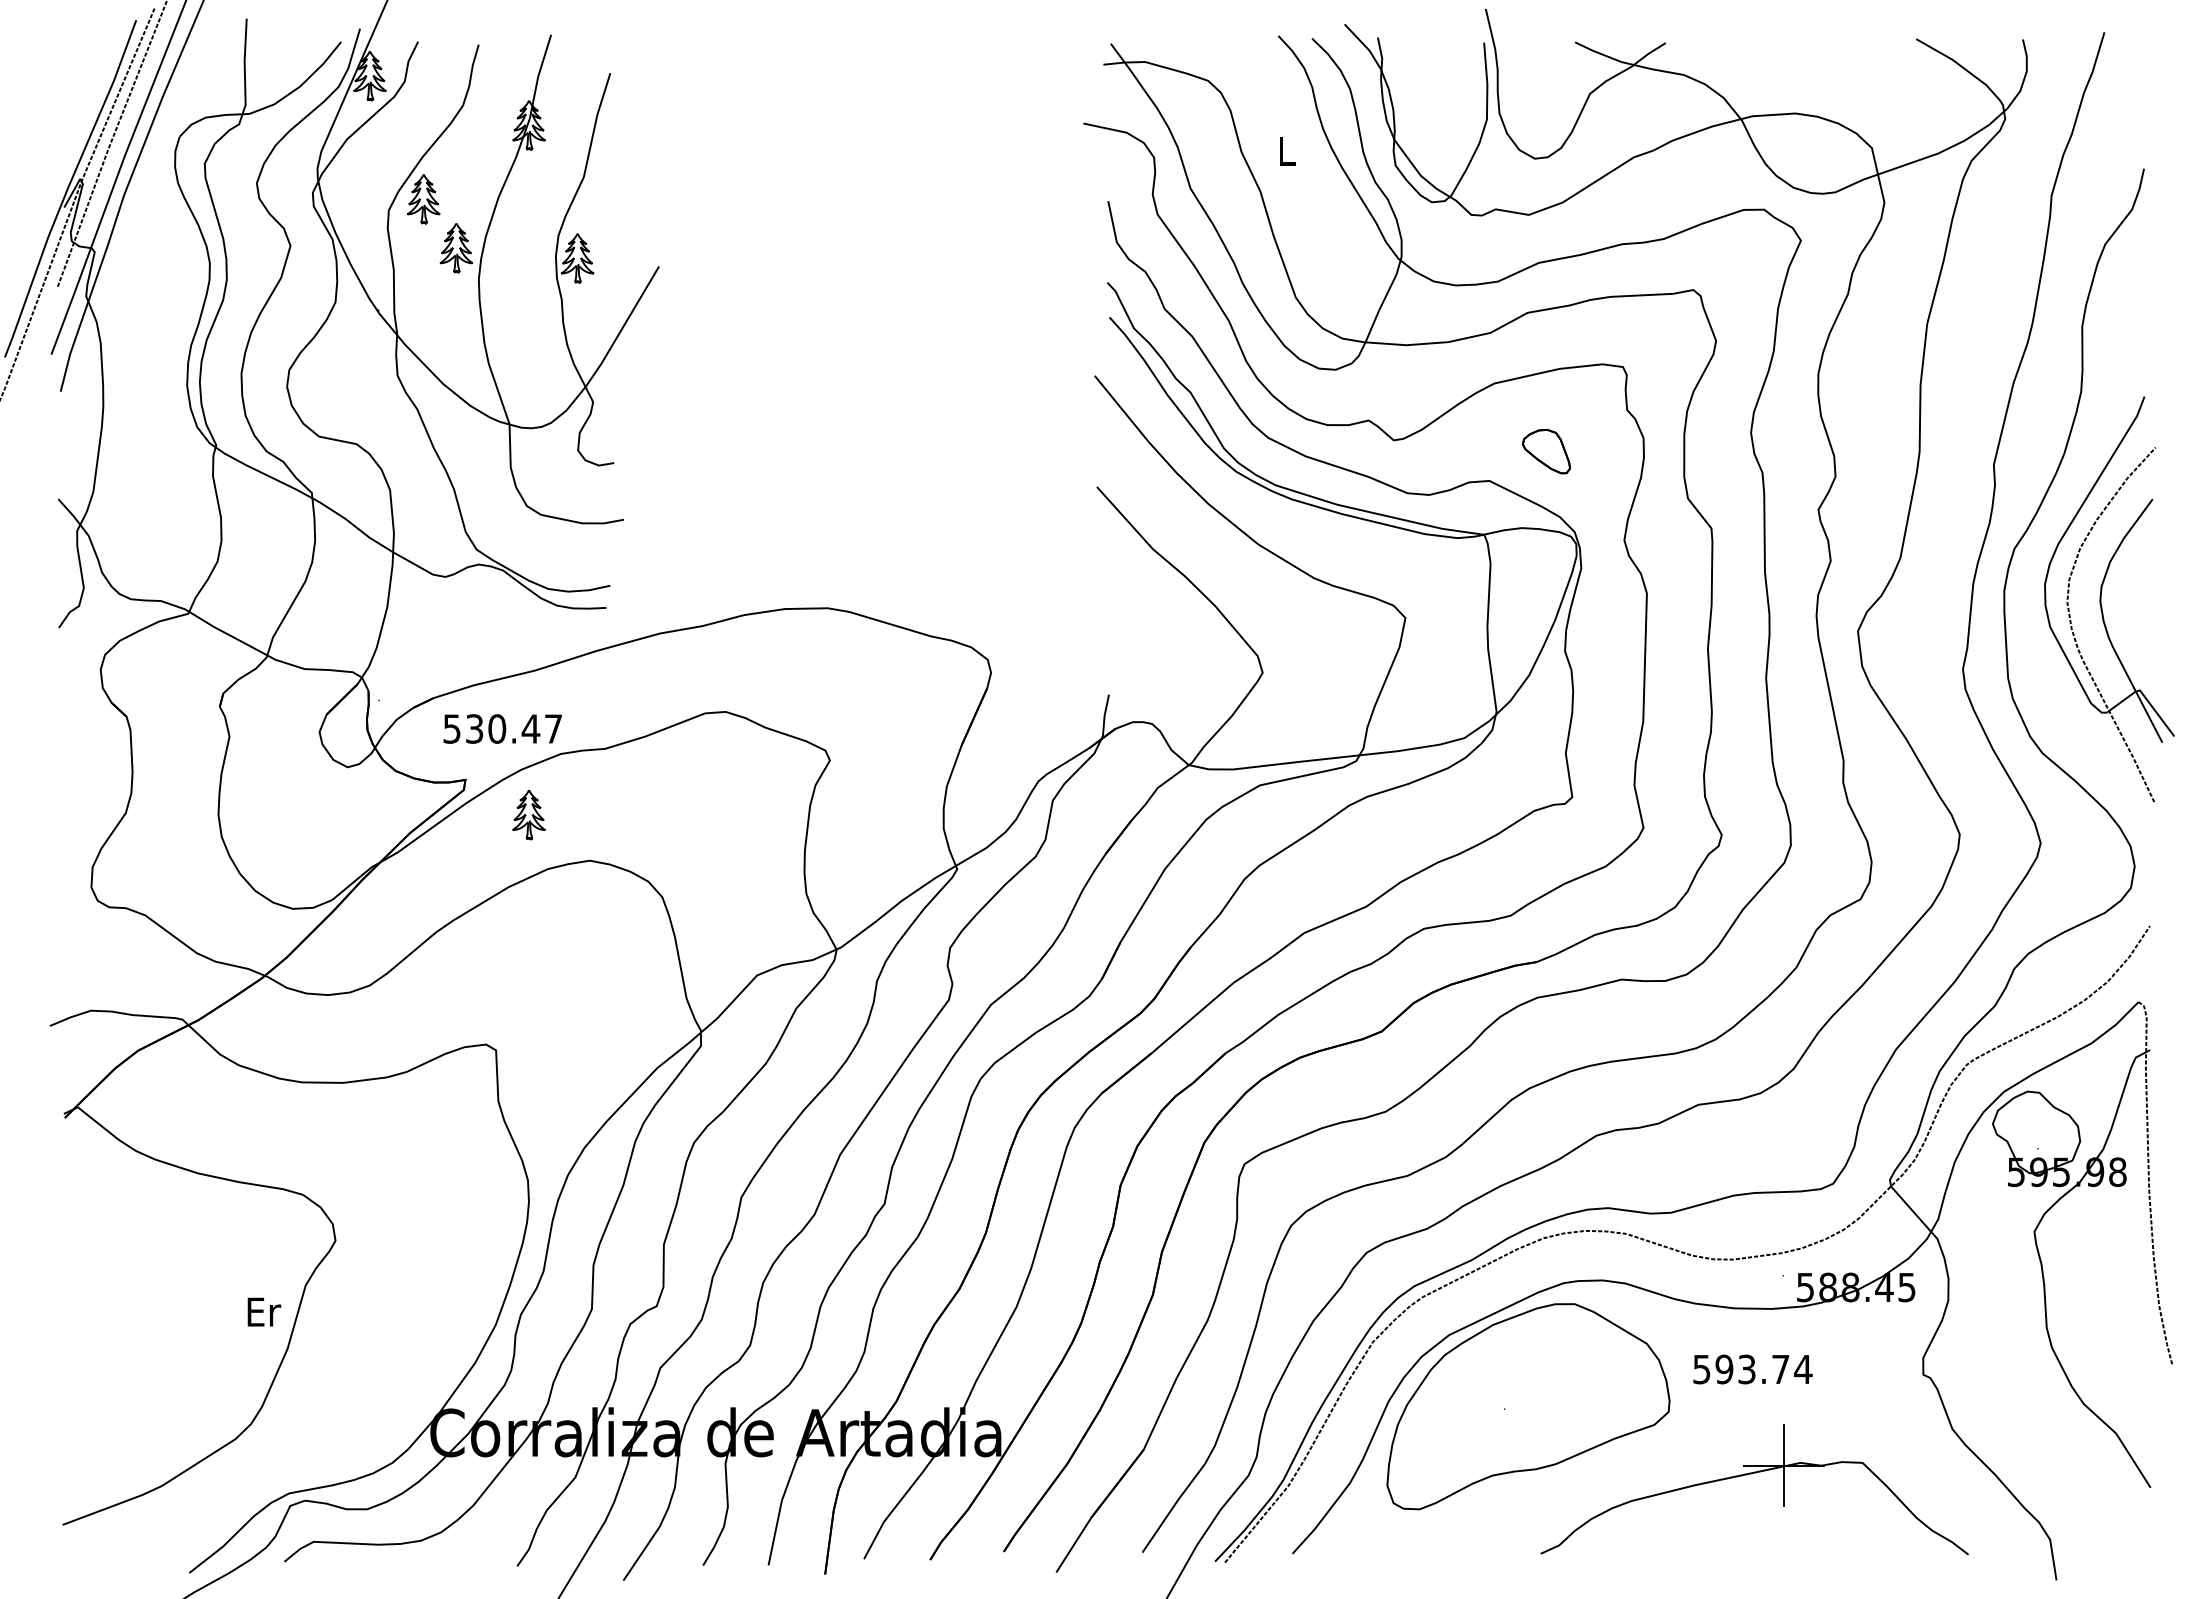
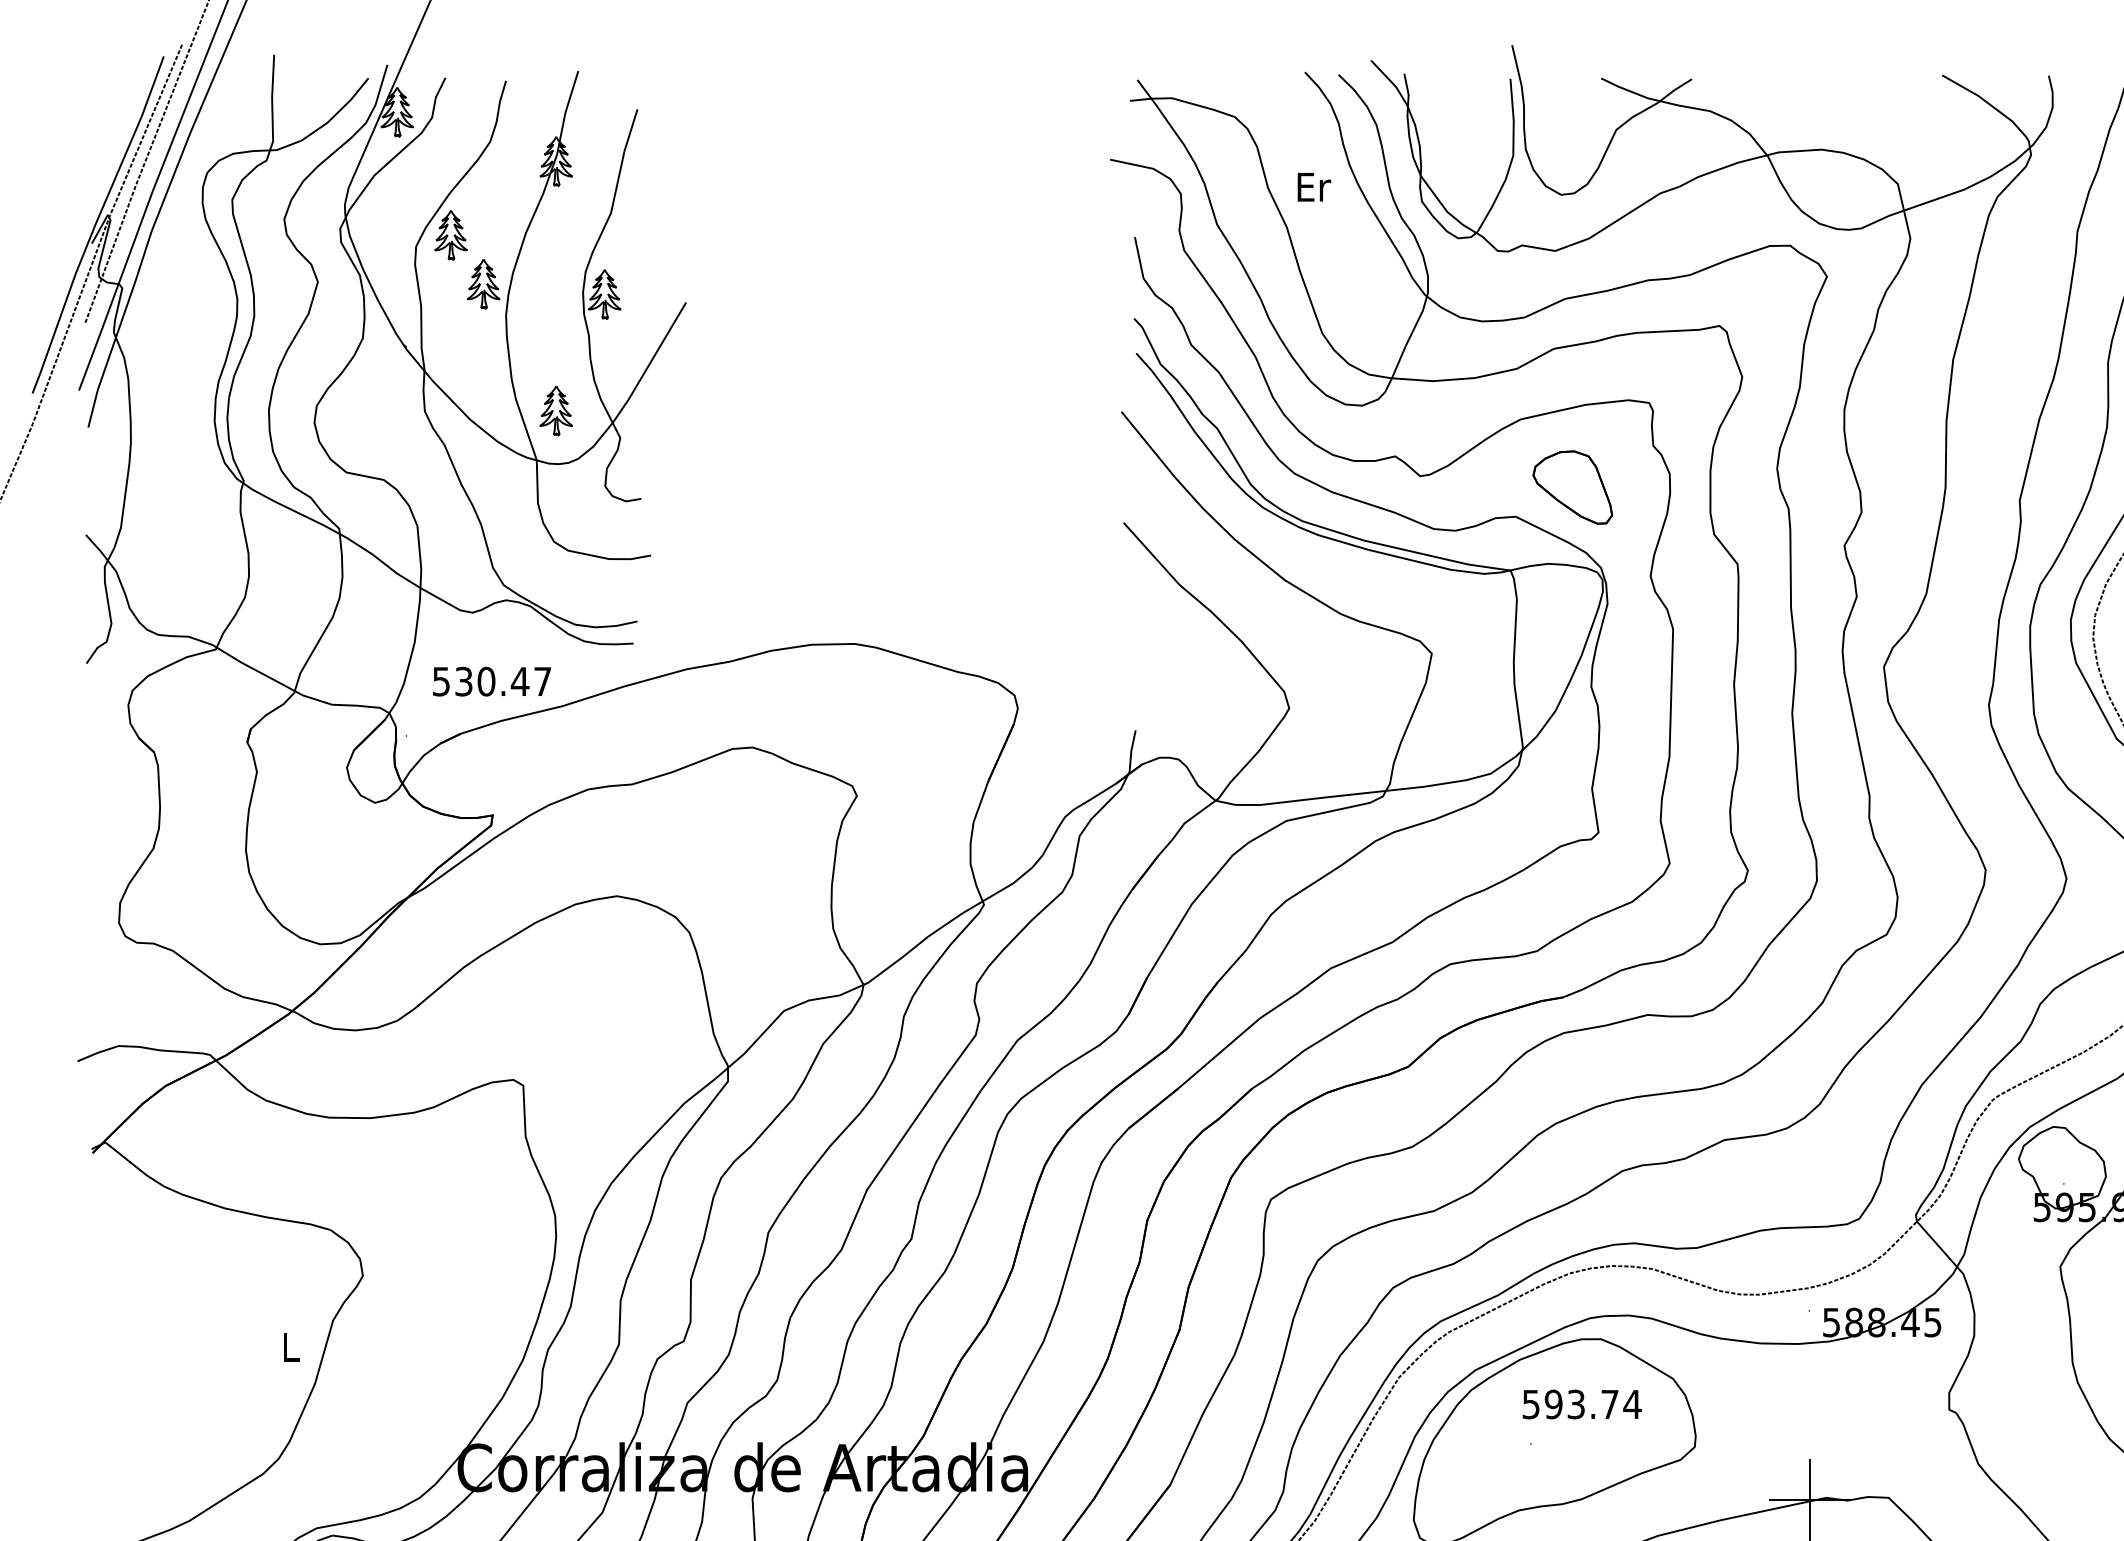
text: (1287, 150) -> (1314, 186), L -> Er
part: (1546, 451) -> (1572, 487), size x1.67
text: (502, 728) -> (491, 681), moved
part: (528, 815) -> (555, 411), moved
text: (264, 1311) -> (291, 1346), Er -> L
text: (1752, 1369) -> (1581, 1404), moved

